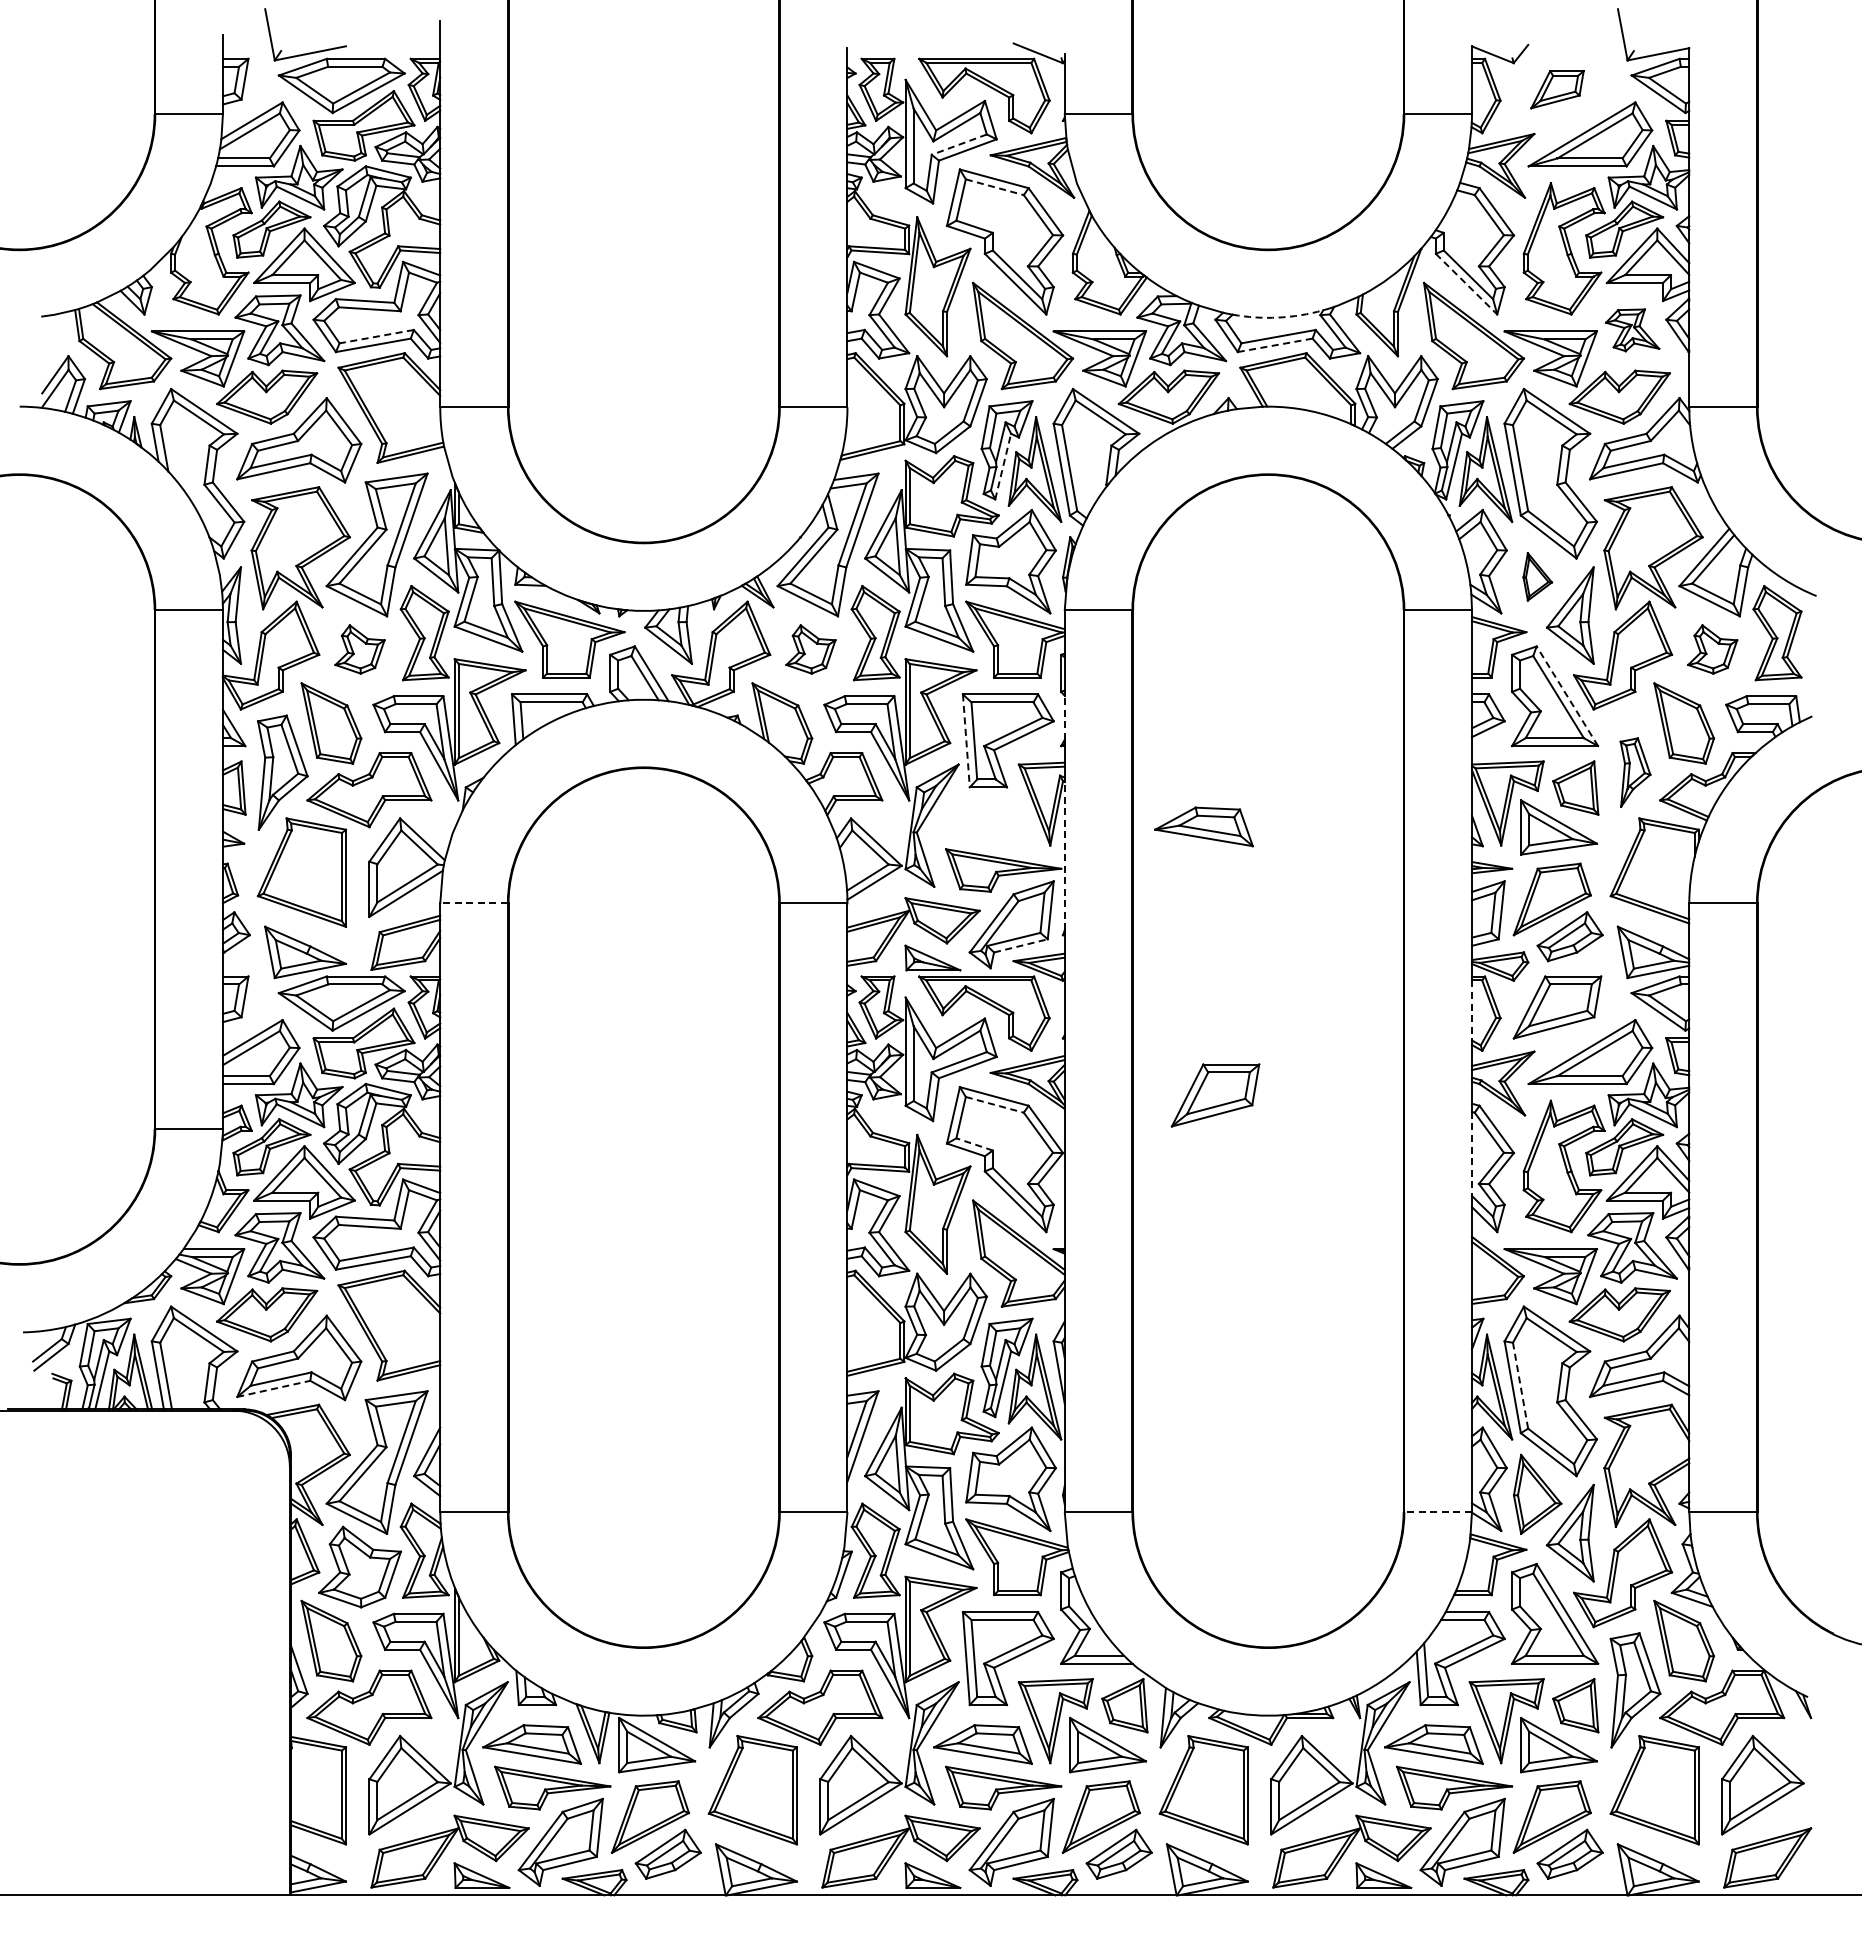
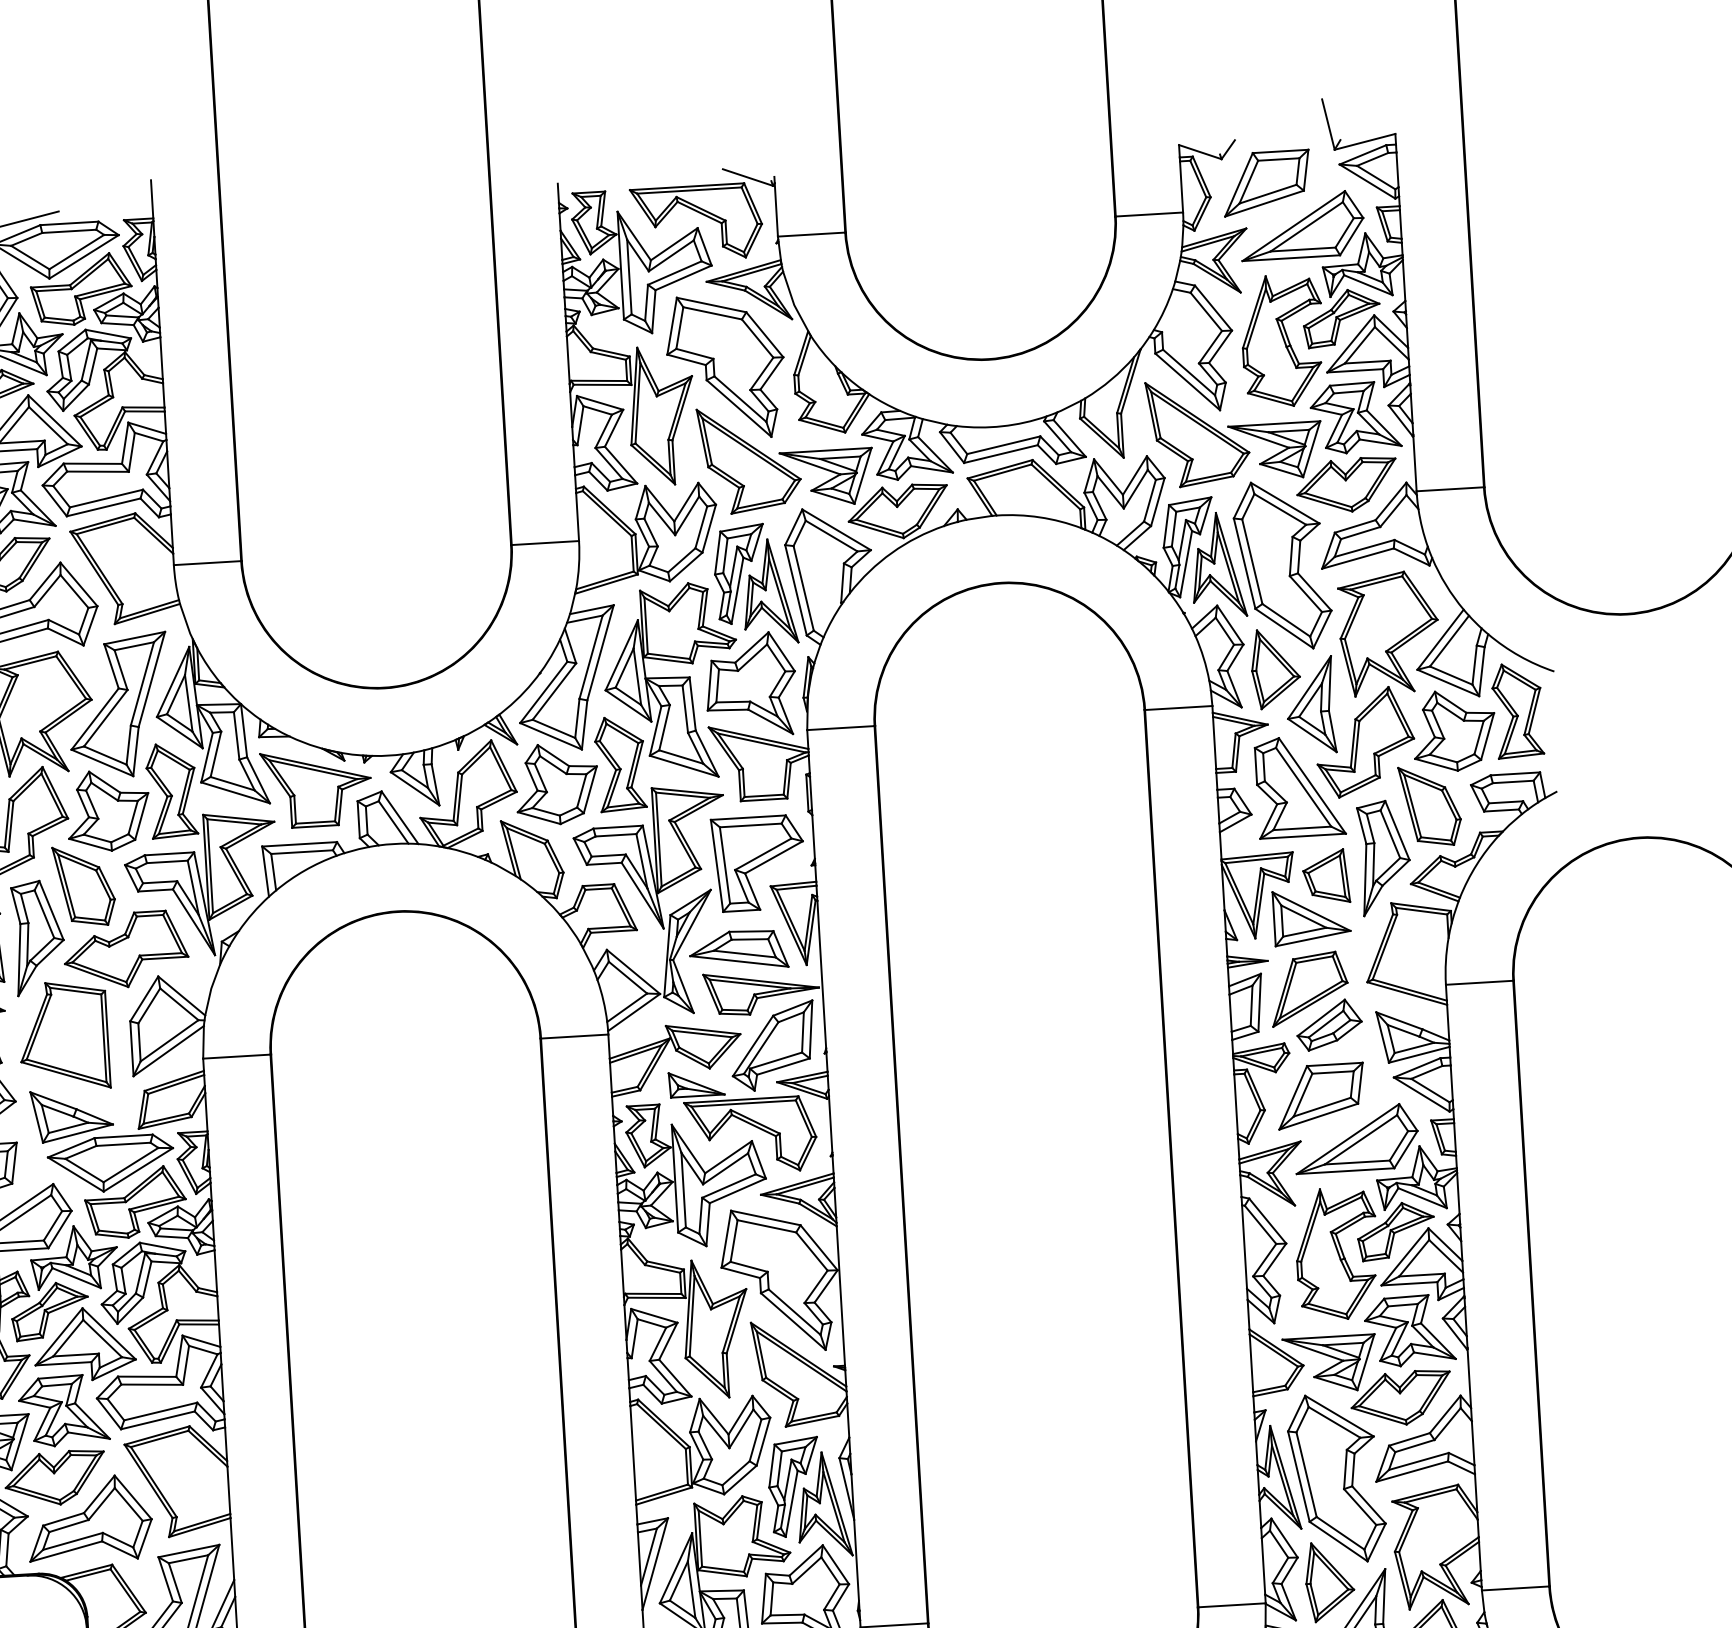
part: (1557, 89) -> (1266, 182), size x1.67
line: (958, 144) -> (673, 272), dashed -> solid
line: (995, 187) -> (713, 313), dashed -> solid
line: (1466, 284) -> (1187, 382), dashed -> solid
arc: (1278, 317) -> (1002, 426), dashed -> solid
part: (1632, 330) -> (1355, 418), size x1.67
line: (376, 336) -> (106, 498), dashed -> solid
line: (1275, 345) -> (1001, 454), dashed -> solid
line: (1003, 466) -> (737, 590), dashed -> solid
part: (1537, 576) -> (1275, 668), size x1.67
part: (359, 649) -> (107, 810), size x1.67
part: (810, 649) -> (556, 784), size x1.67
part: (1712, 649) -> (1454, 730), size x1.67
line: (1567, 696) -> (1312, 786), dashed -> solid
line: (1064, 717) -> (813, 836), dashed -> solid
line: (966, 740) -> (717, 865), dashed -> solid
part: (1635, 772) -> (1384, 857), size x1.67
part: (1203, 826) -> (738, 950), moved
line: (1064, 855) -> (821, 974), dashed -> solid
line: (474, 903) -> (237, 1056), dashed -> solid
line: (1020, 945) -> (783, 1066), dashed -> solid
line: (1471, 1010) -> (1235, 1104), dashed -> solid
part: (1215, 1095) -> (985, 1203), removed
line: (995, 1104) -> (767, 1225), dashed -> solid
line: (974, 1144) -> (749, 1266), dashed -> solid
line: (1471, 1153) -> (1244, 1246), dashed -> solid
line: (1520, 1385) -> (1306, 1474), dashed -> solid
line: (274, 1388) -> (66, 1551), dashed -> solid
line: (1438, 1512) -> (1232, 1605), dashed -> solid

